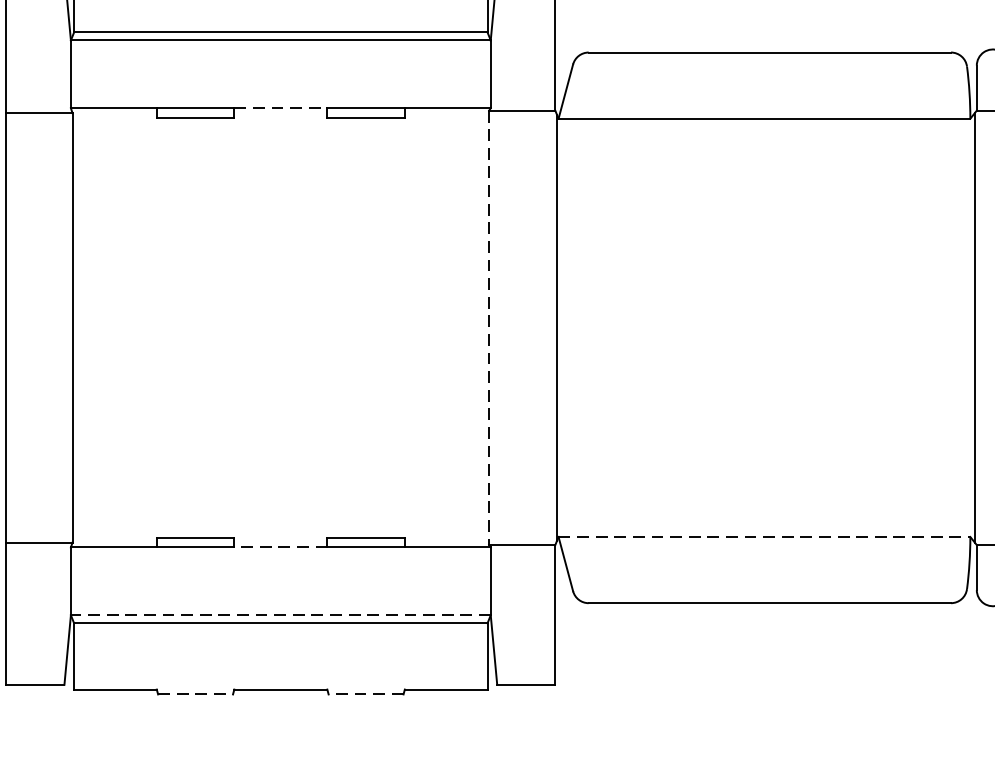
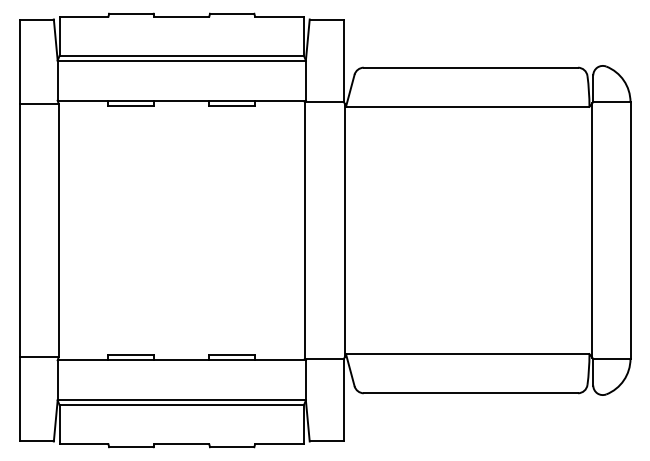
line: (282, 107) -> (182, 100), dashed -> solid
line: (488, 327) -> (304, 230), dashed -> solid
line: (764, 537) -> (467, 354), dashed -> solid
line: (280, 547) -> (181, 360), dashed -> solid
line: (280, 615) -> (181, 400), dashed -> solid
line: (195, 694) -> (131, 447), dashed -> solid
line: (364, 694) -> (231, 447), dashed -> solid

